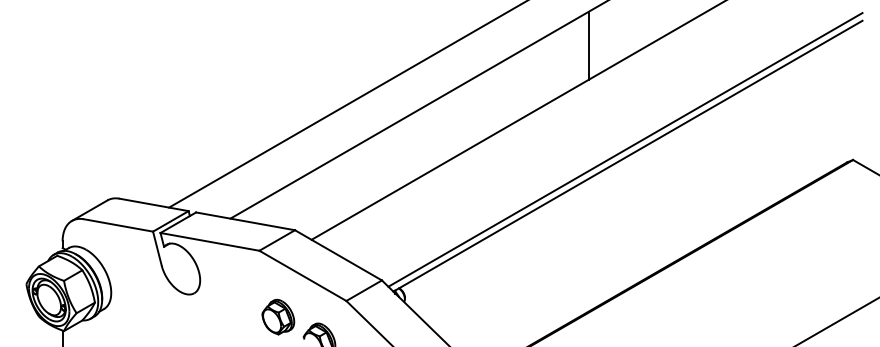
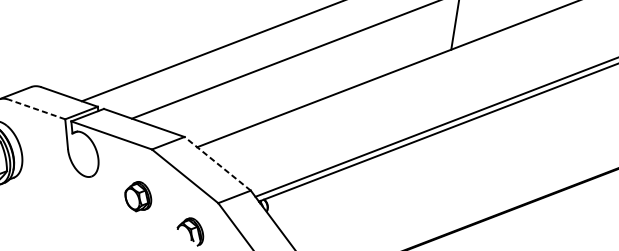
line: (118, 225) -> (37, 109), solid -> dashed
line: (338, 255) -> (217, 163), solid -> dashed
part: (278, 316) -> (138, 196), moved

